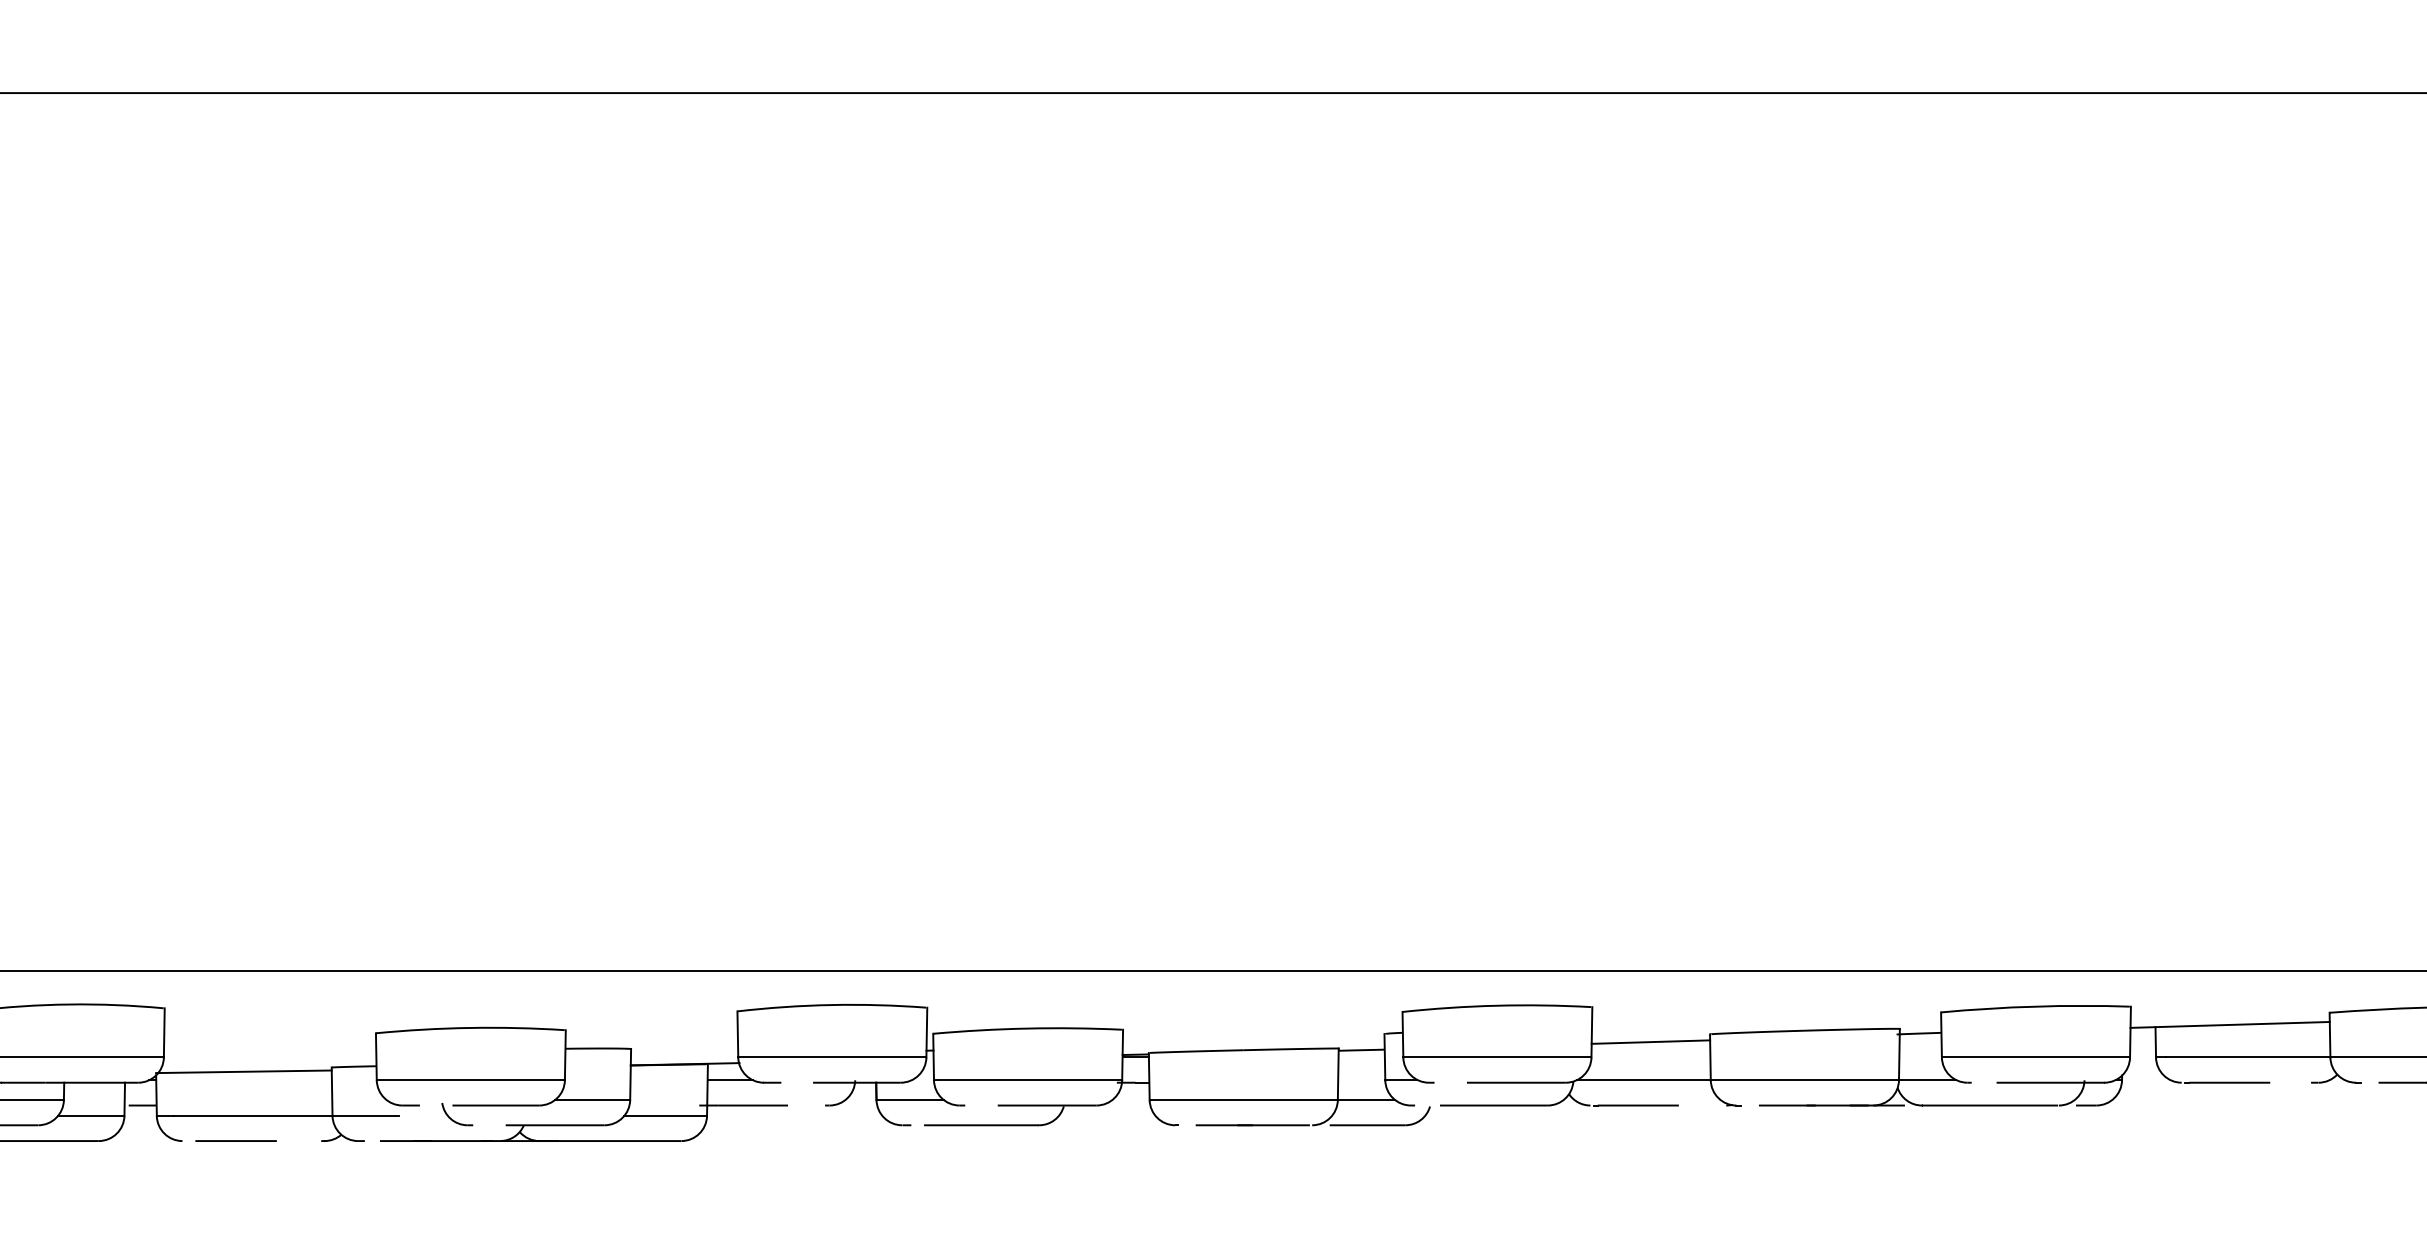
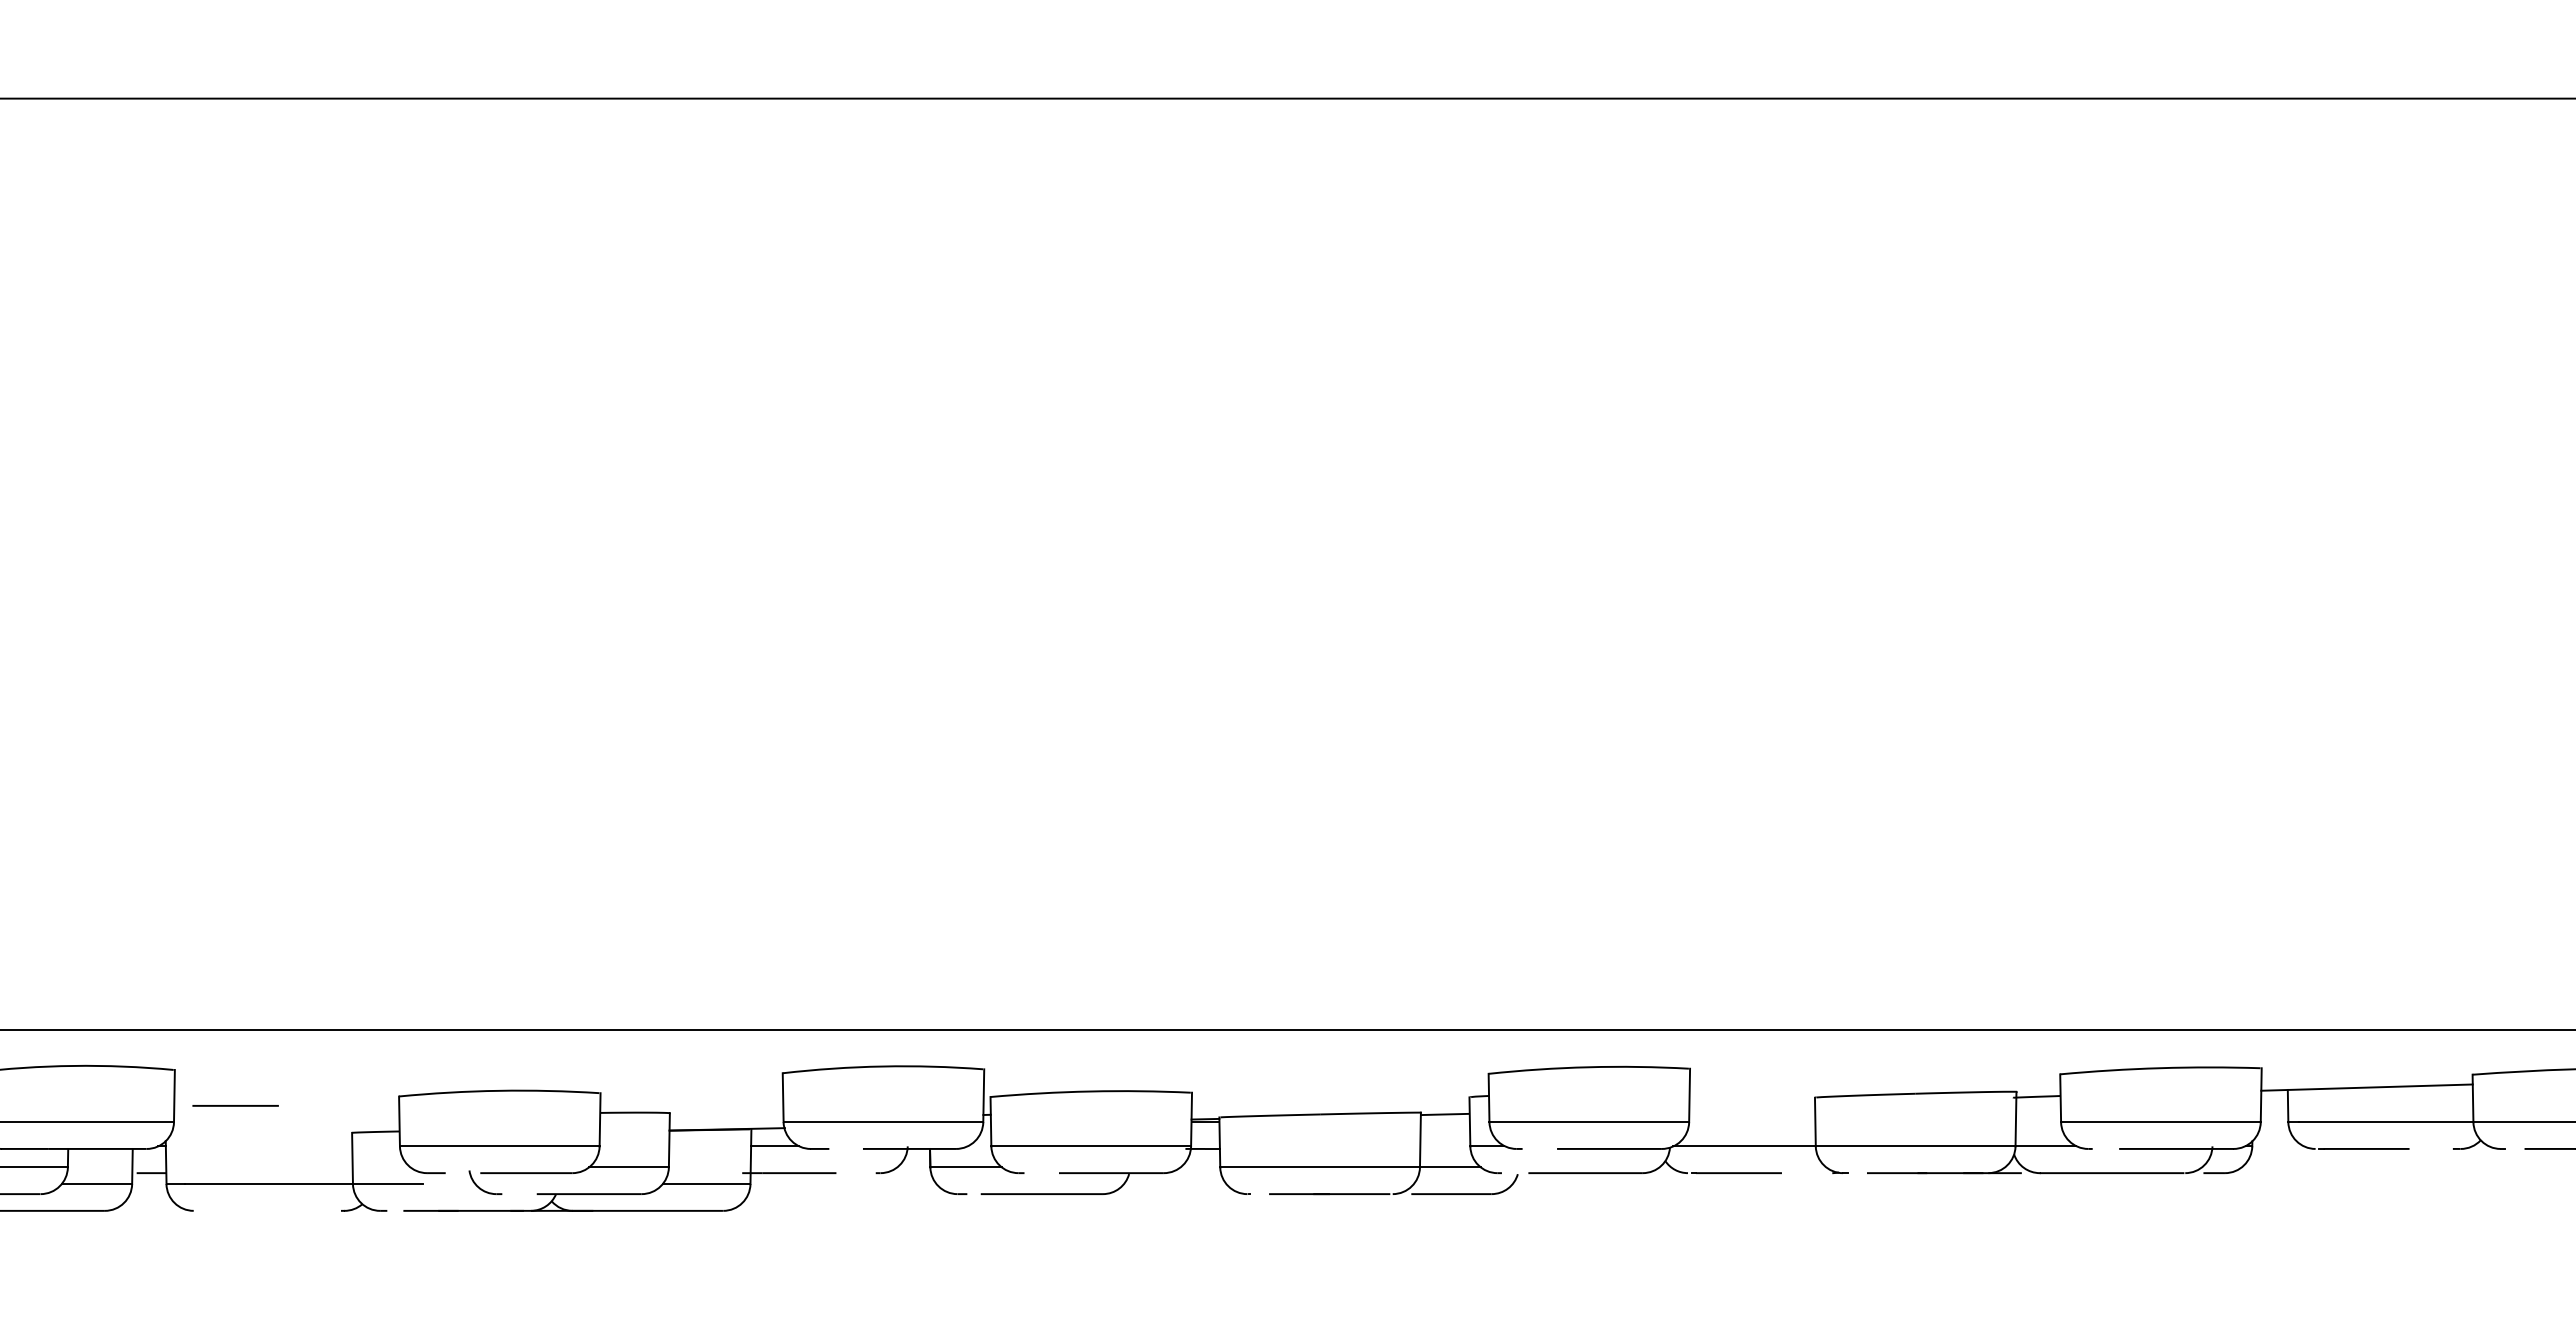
line: (1651, 1041) -> (1752, 1105), removed
line: (243, 1070) -> (258, 1136), removed
line: (235, 1140) -> (235, 1105), moved

